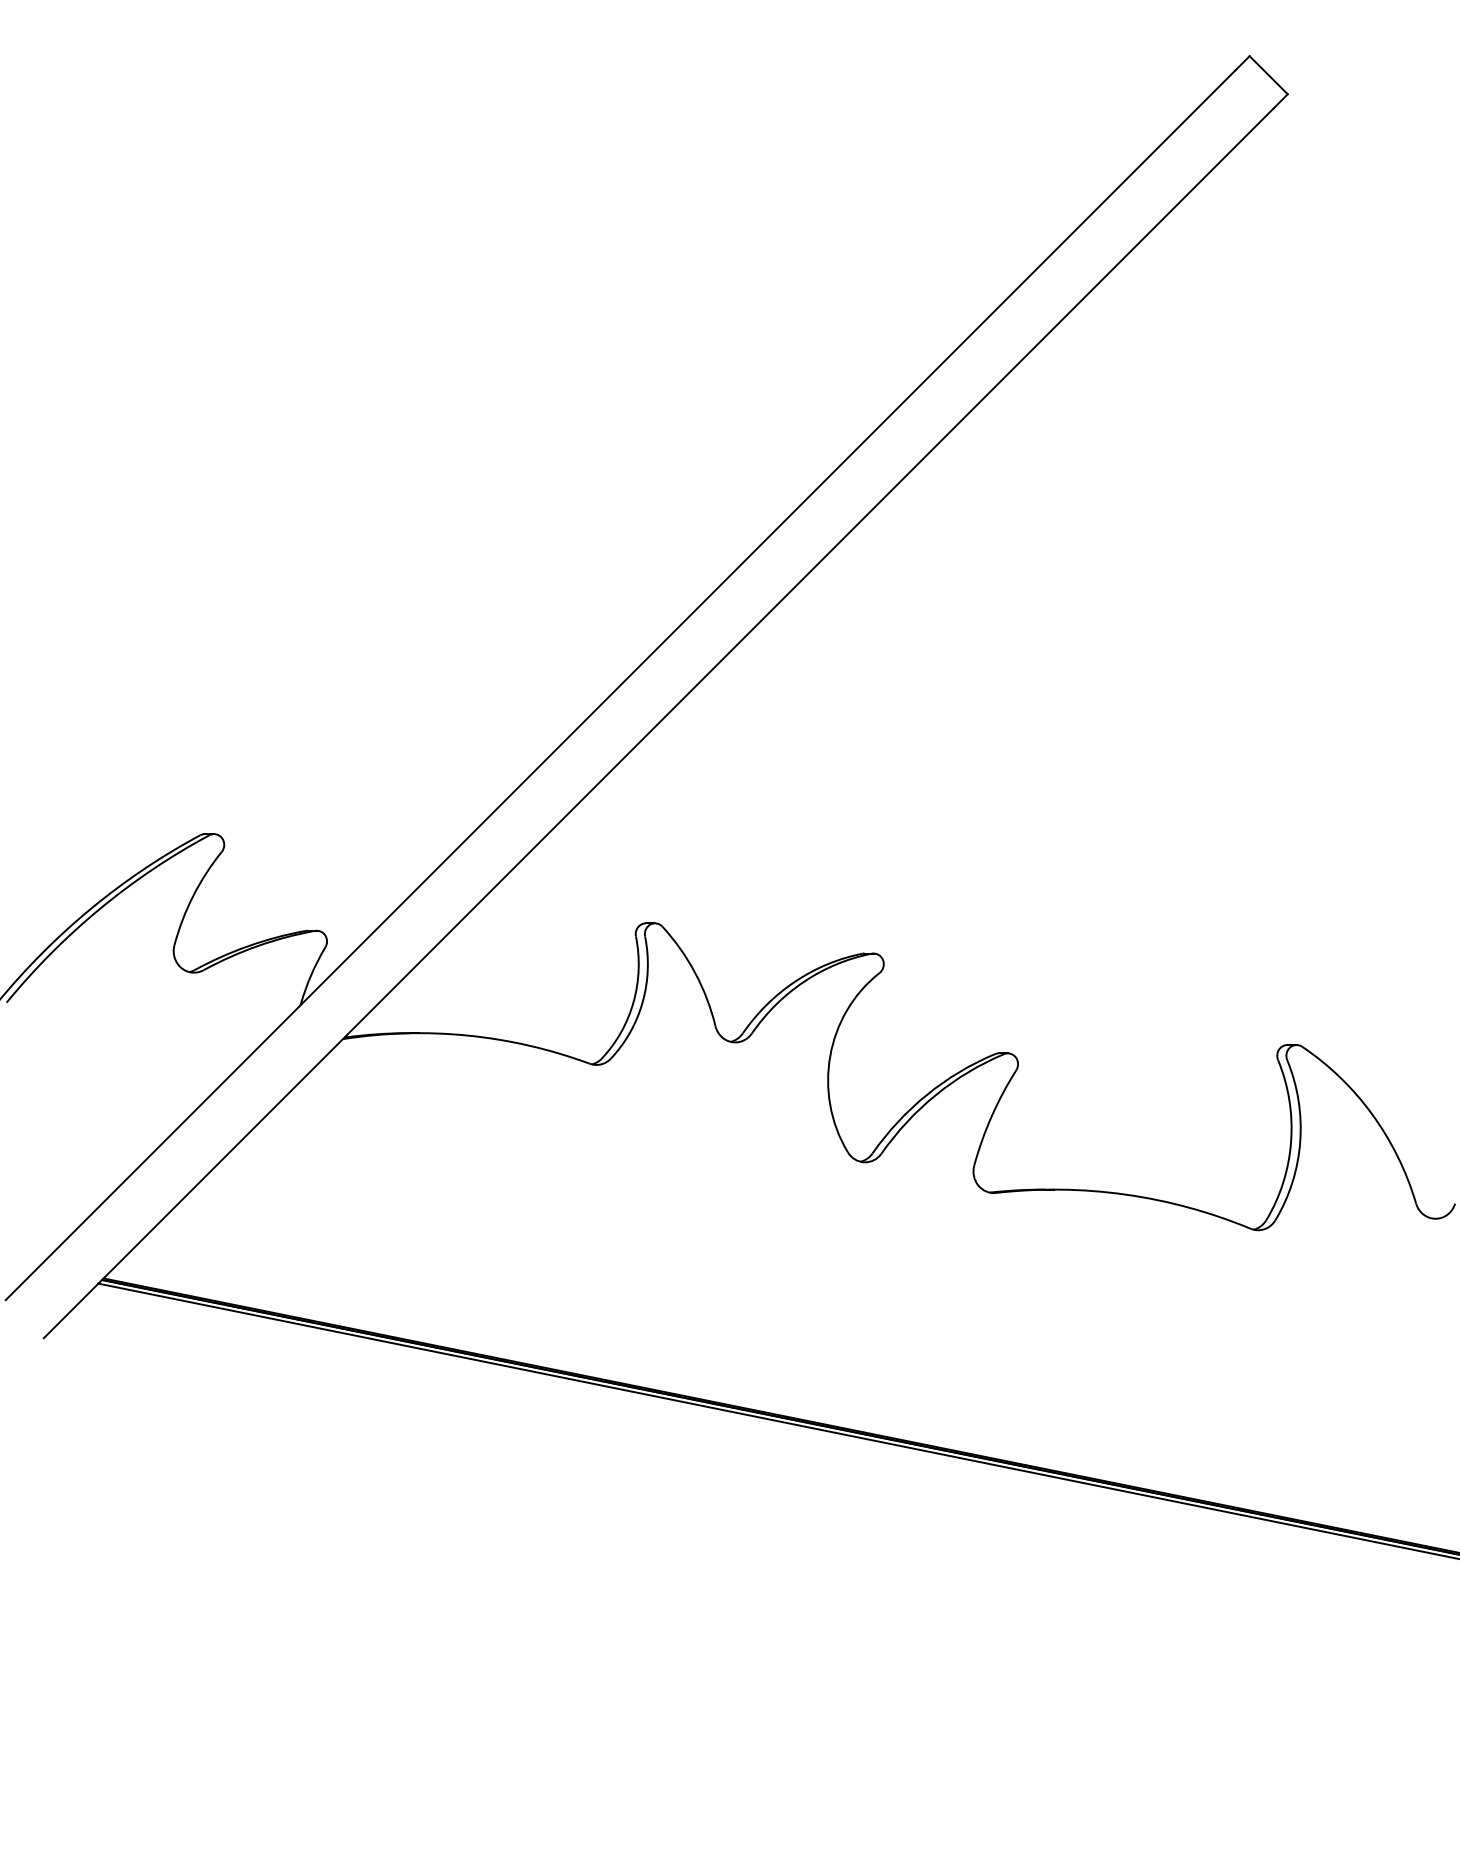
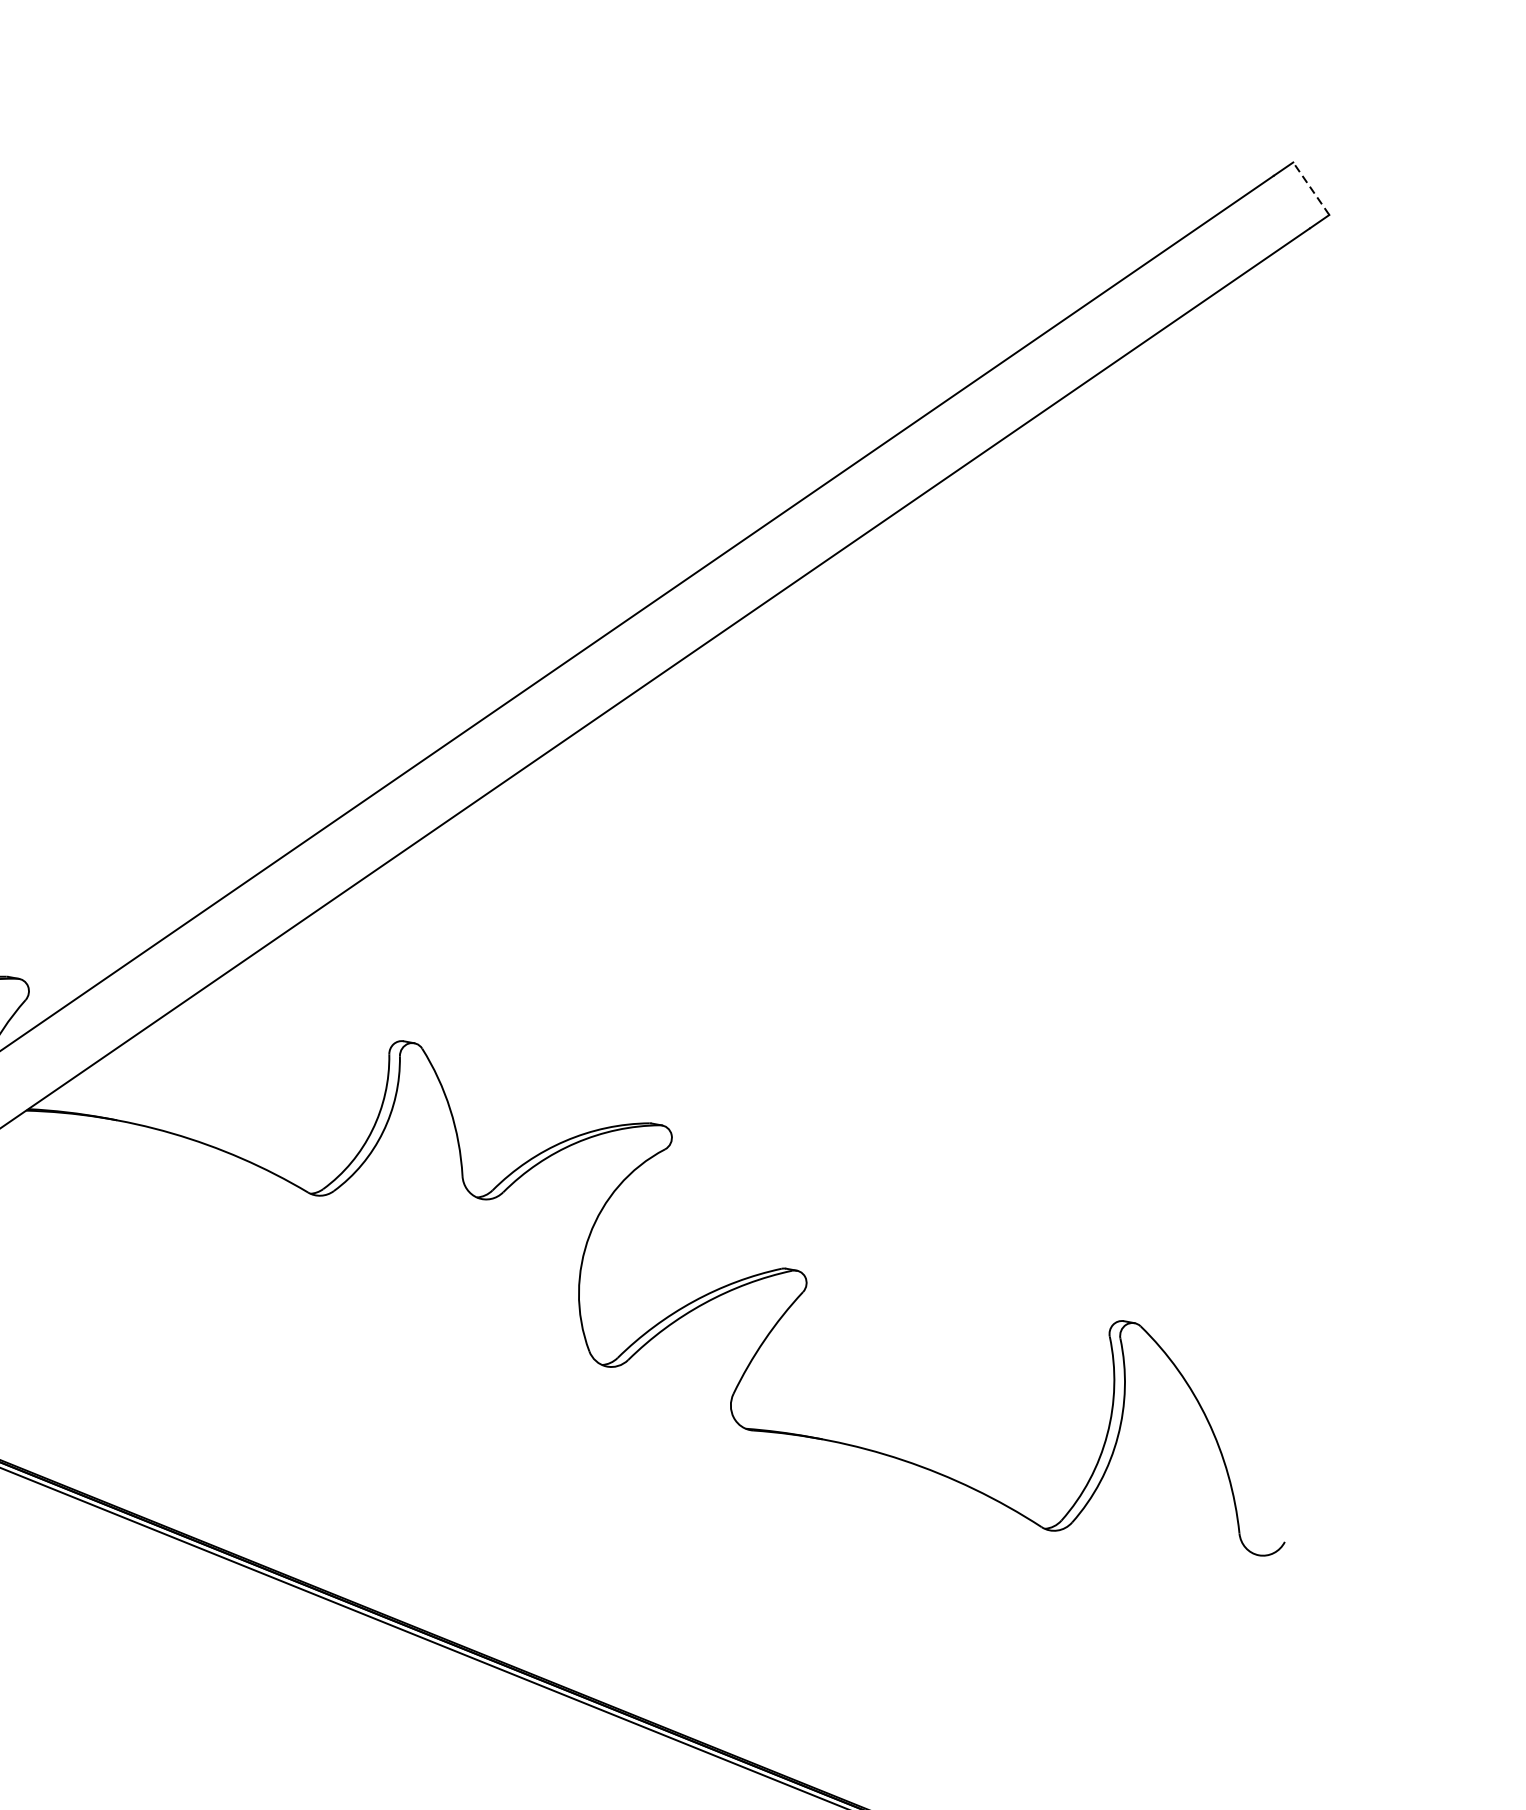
line: (1268, 75) -> (1310, 188), solid -> dashed

